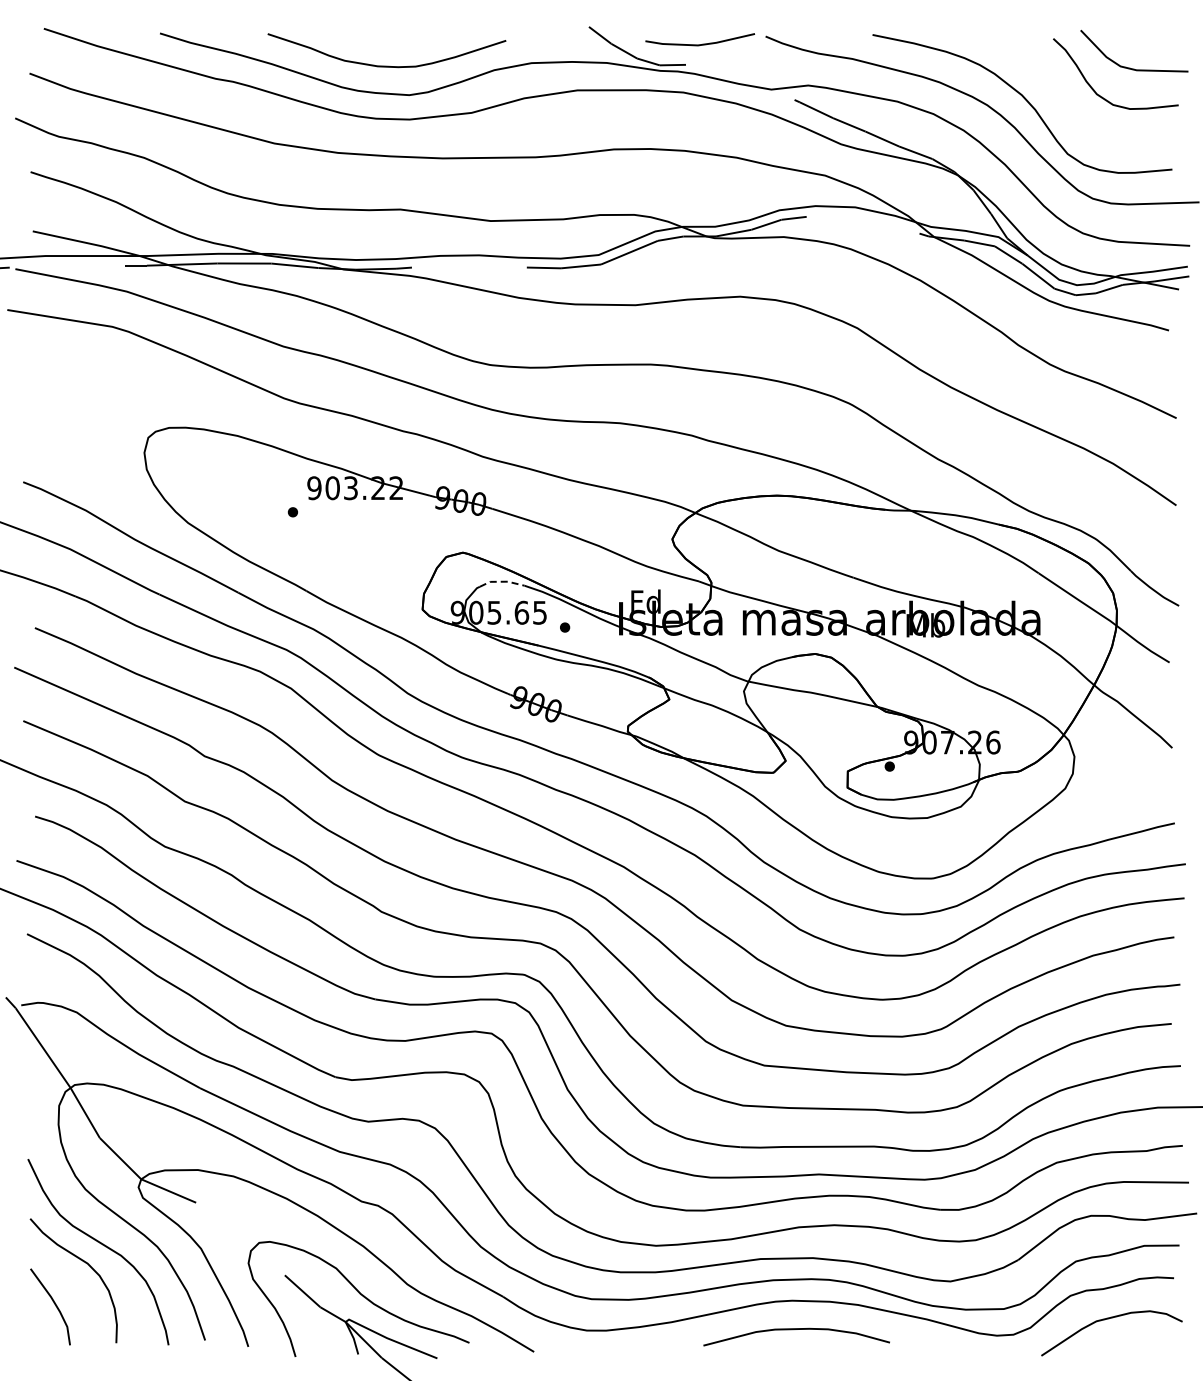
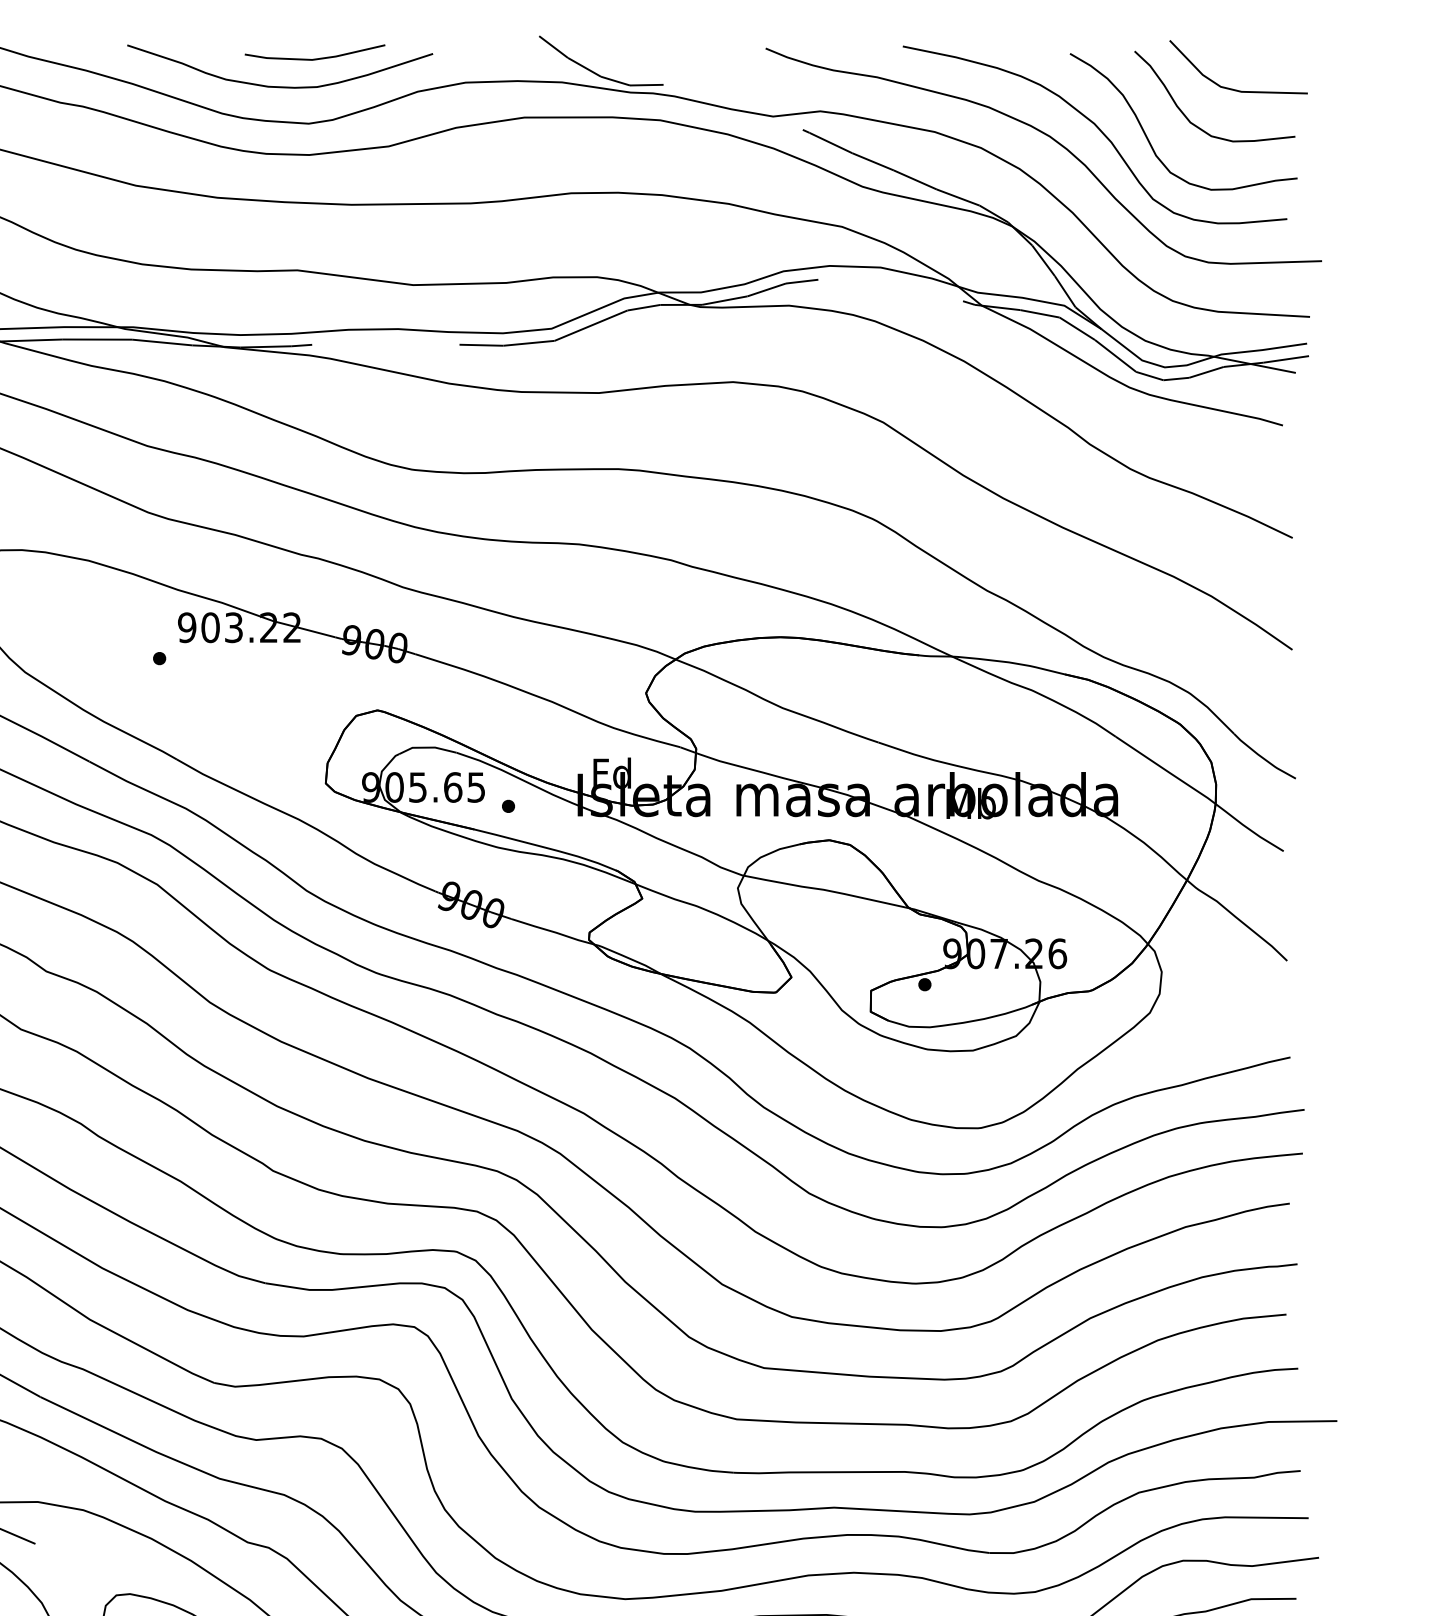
line: (702, 43) -> (318, 57), moved
curve: (1064, 106) -> (1148, 138), added
line: (501, 581) -> (427, 747), dashed -> solid

